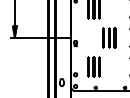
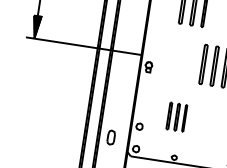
part: (93, 66) -> (176, 116), size x0.7

